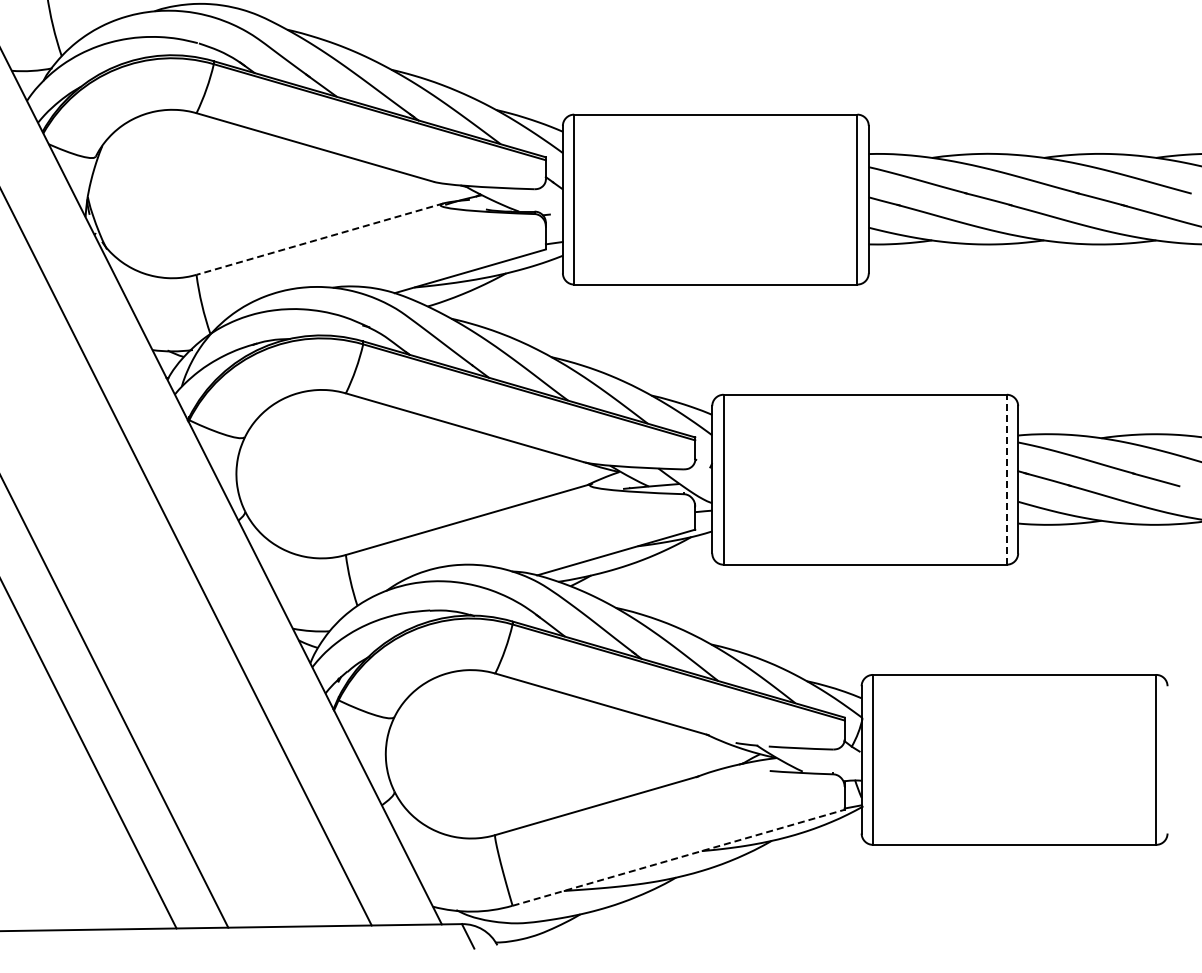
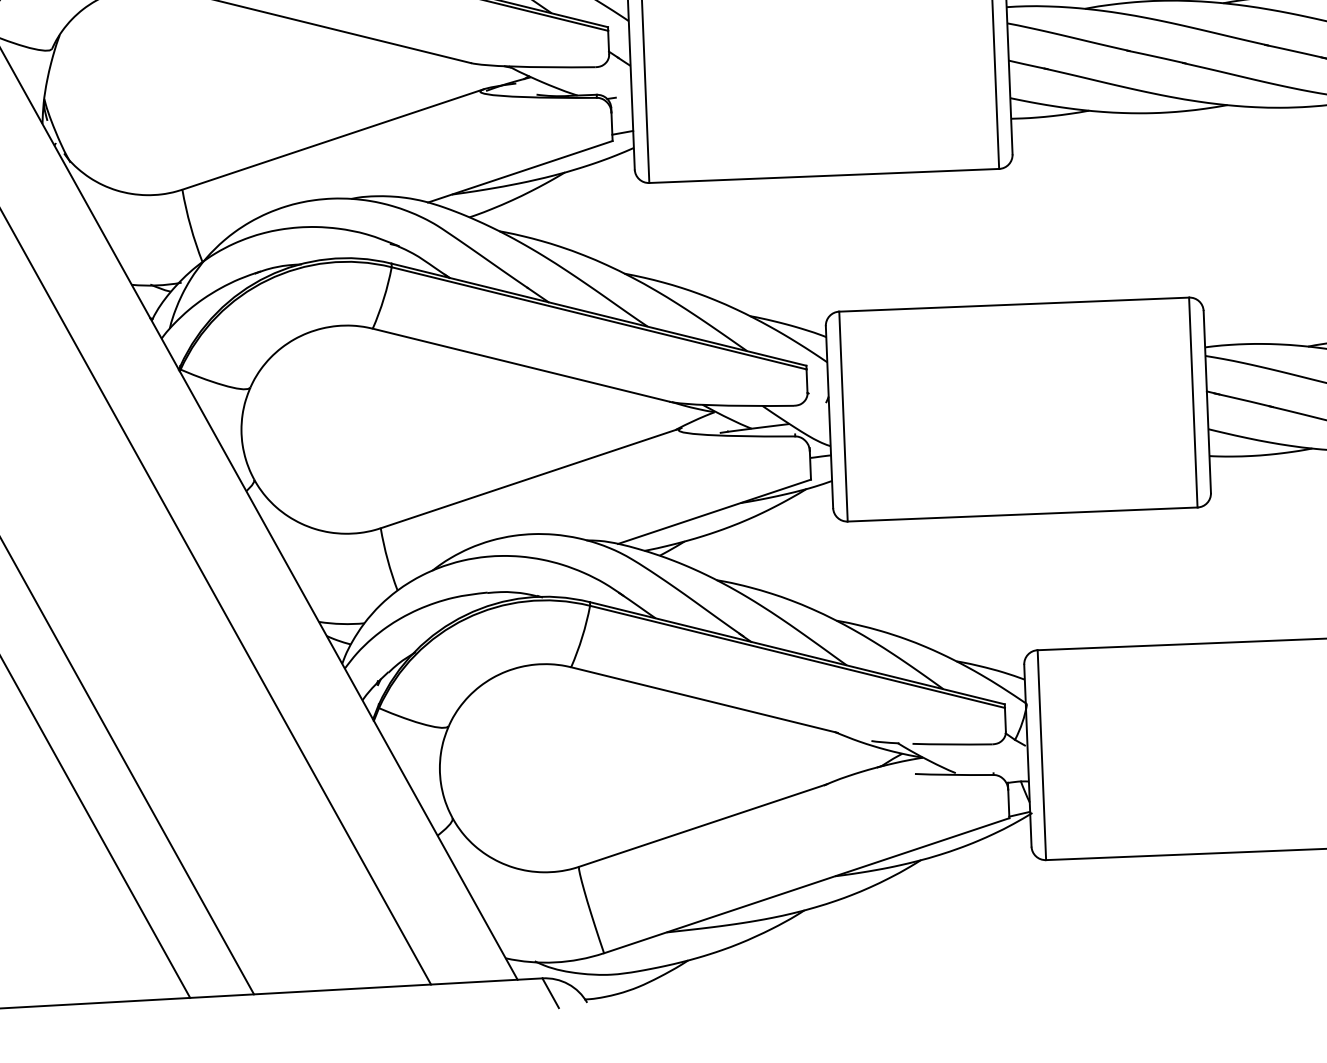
line: (320, 239) -> (333, 139), dashed -> solid
line: (1006, 479) -> (1192, 402), dashed -> solid
line: (678, 857) -> (806, 885), dashed -> solid

